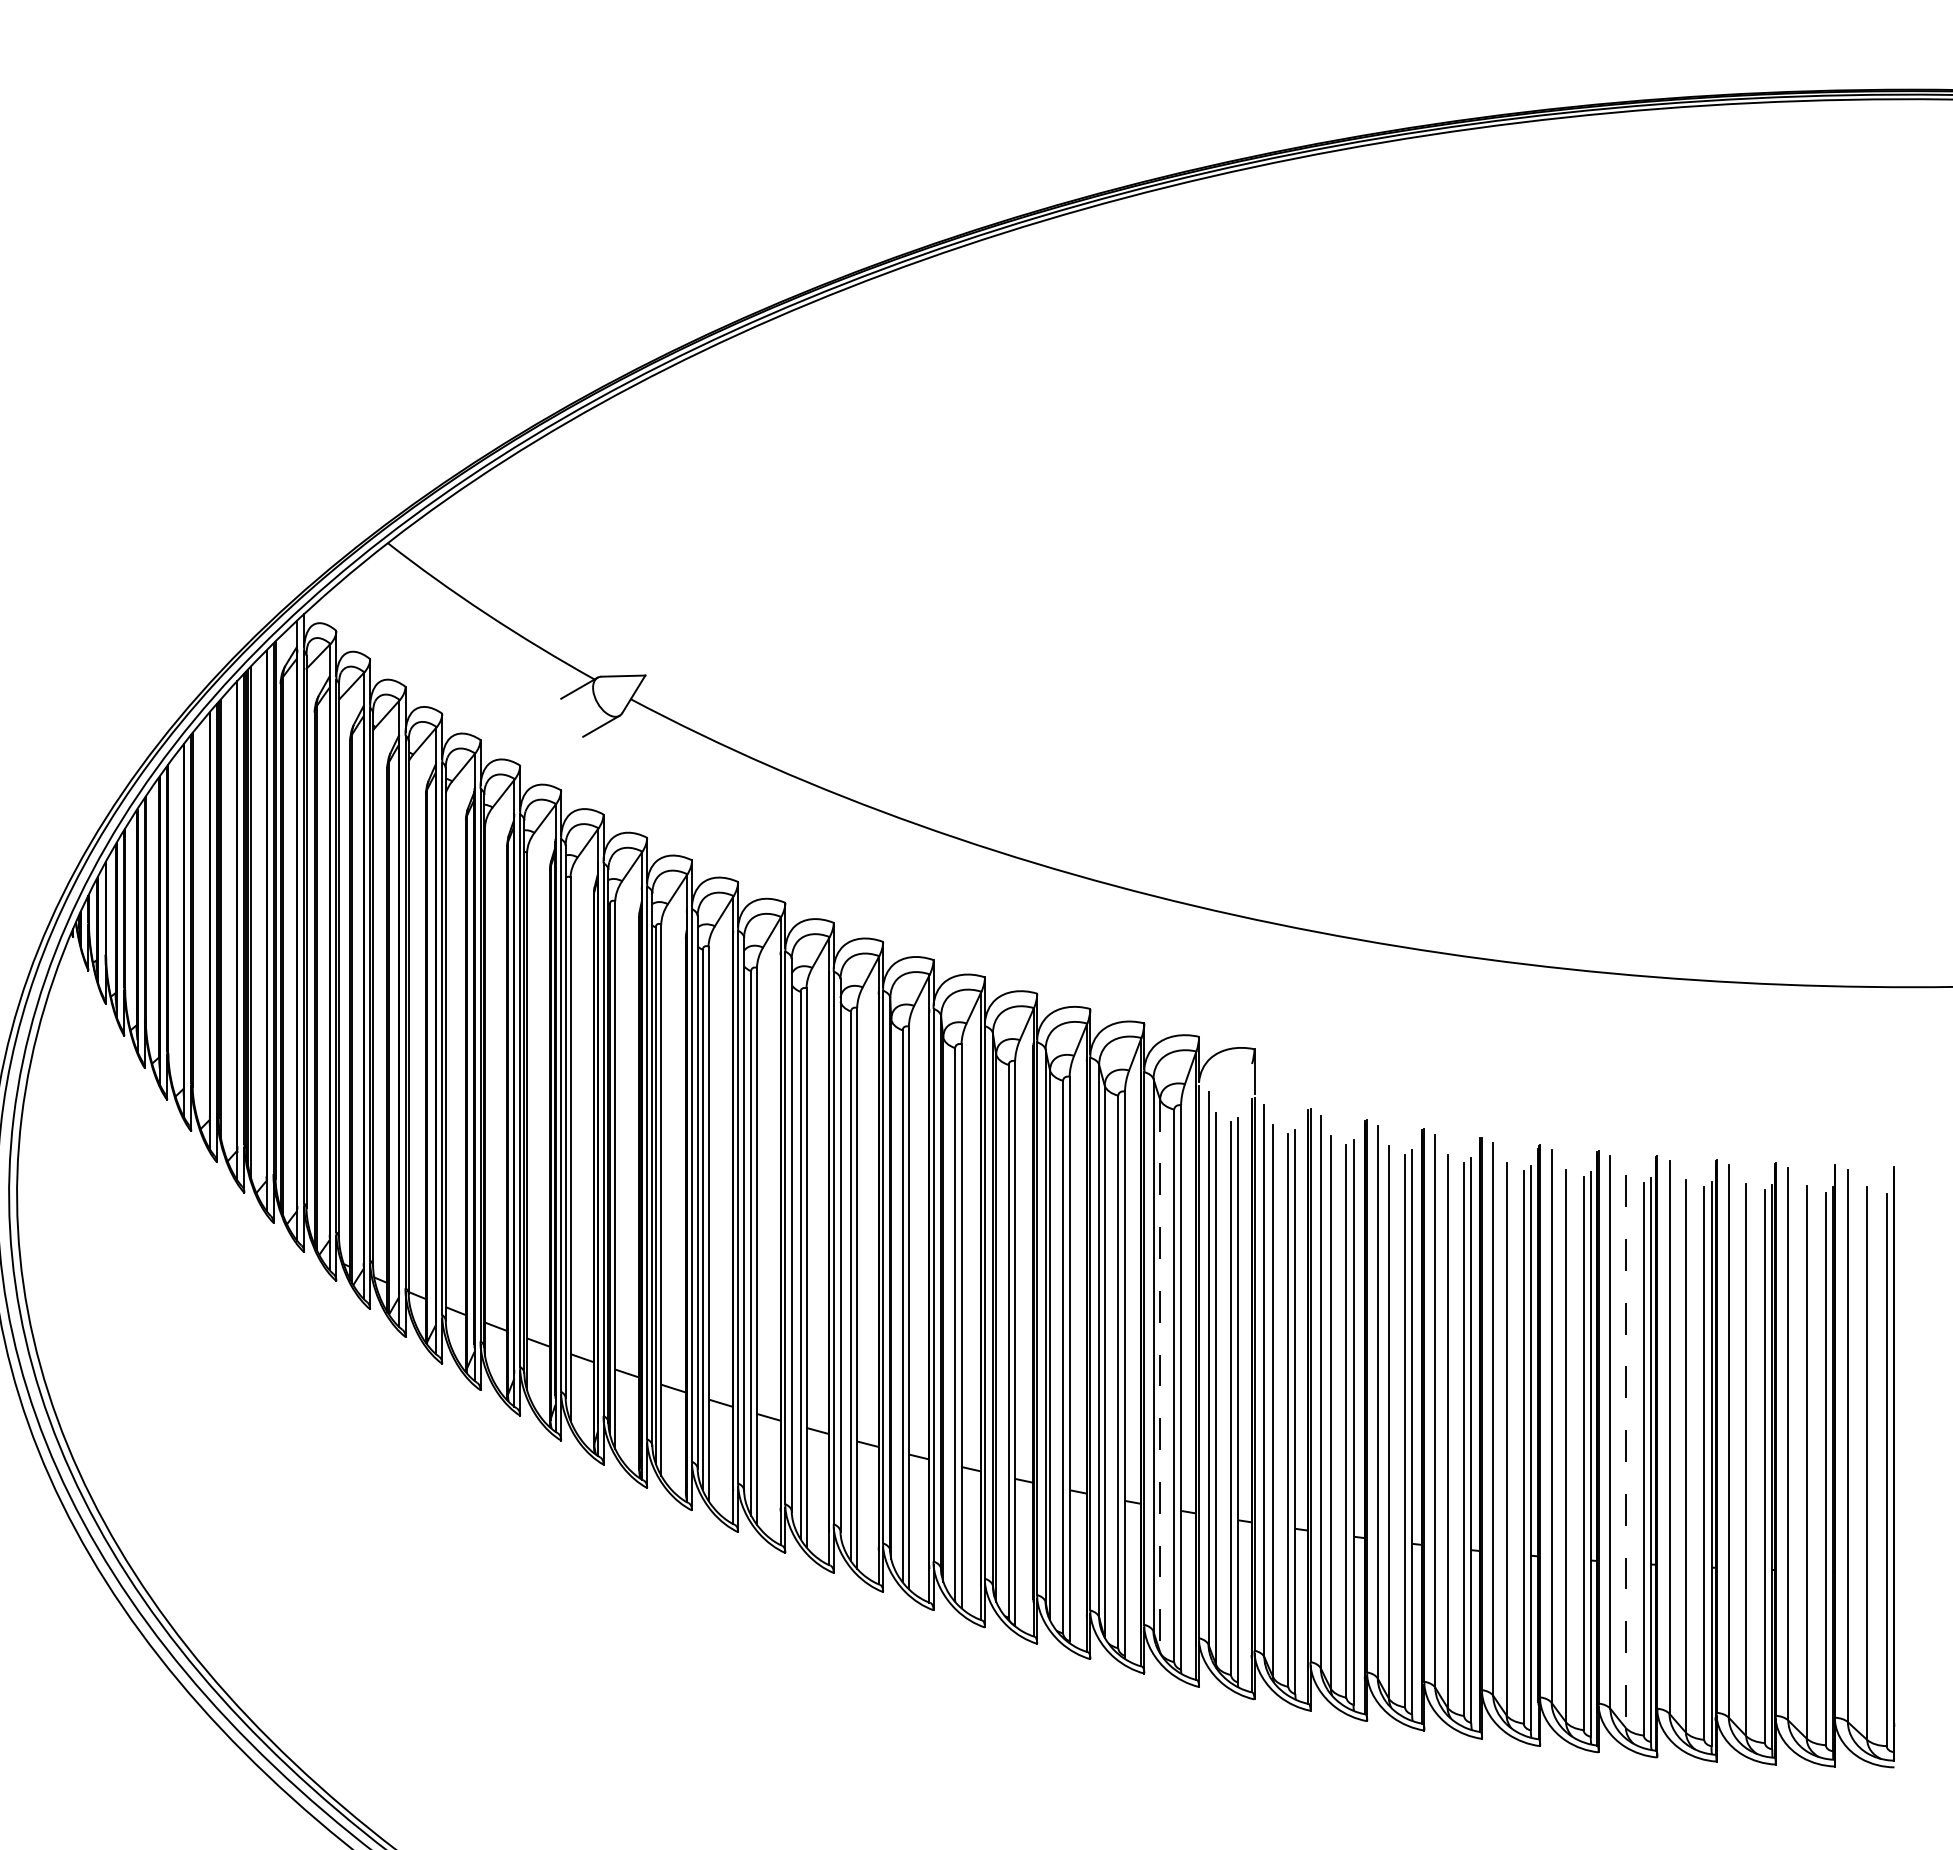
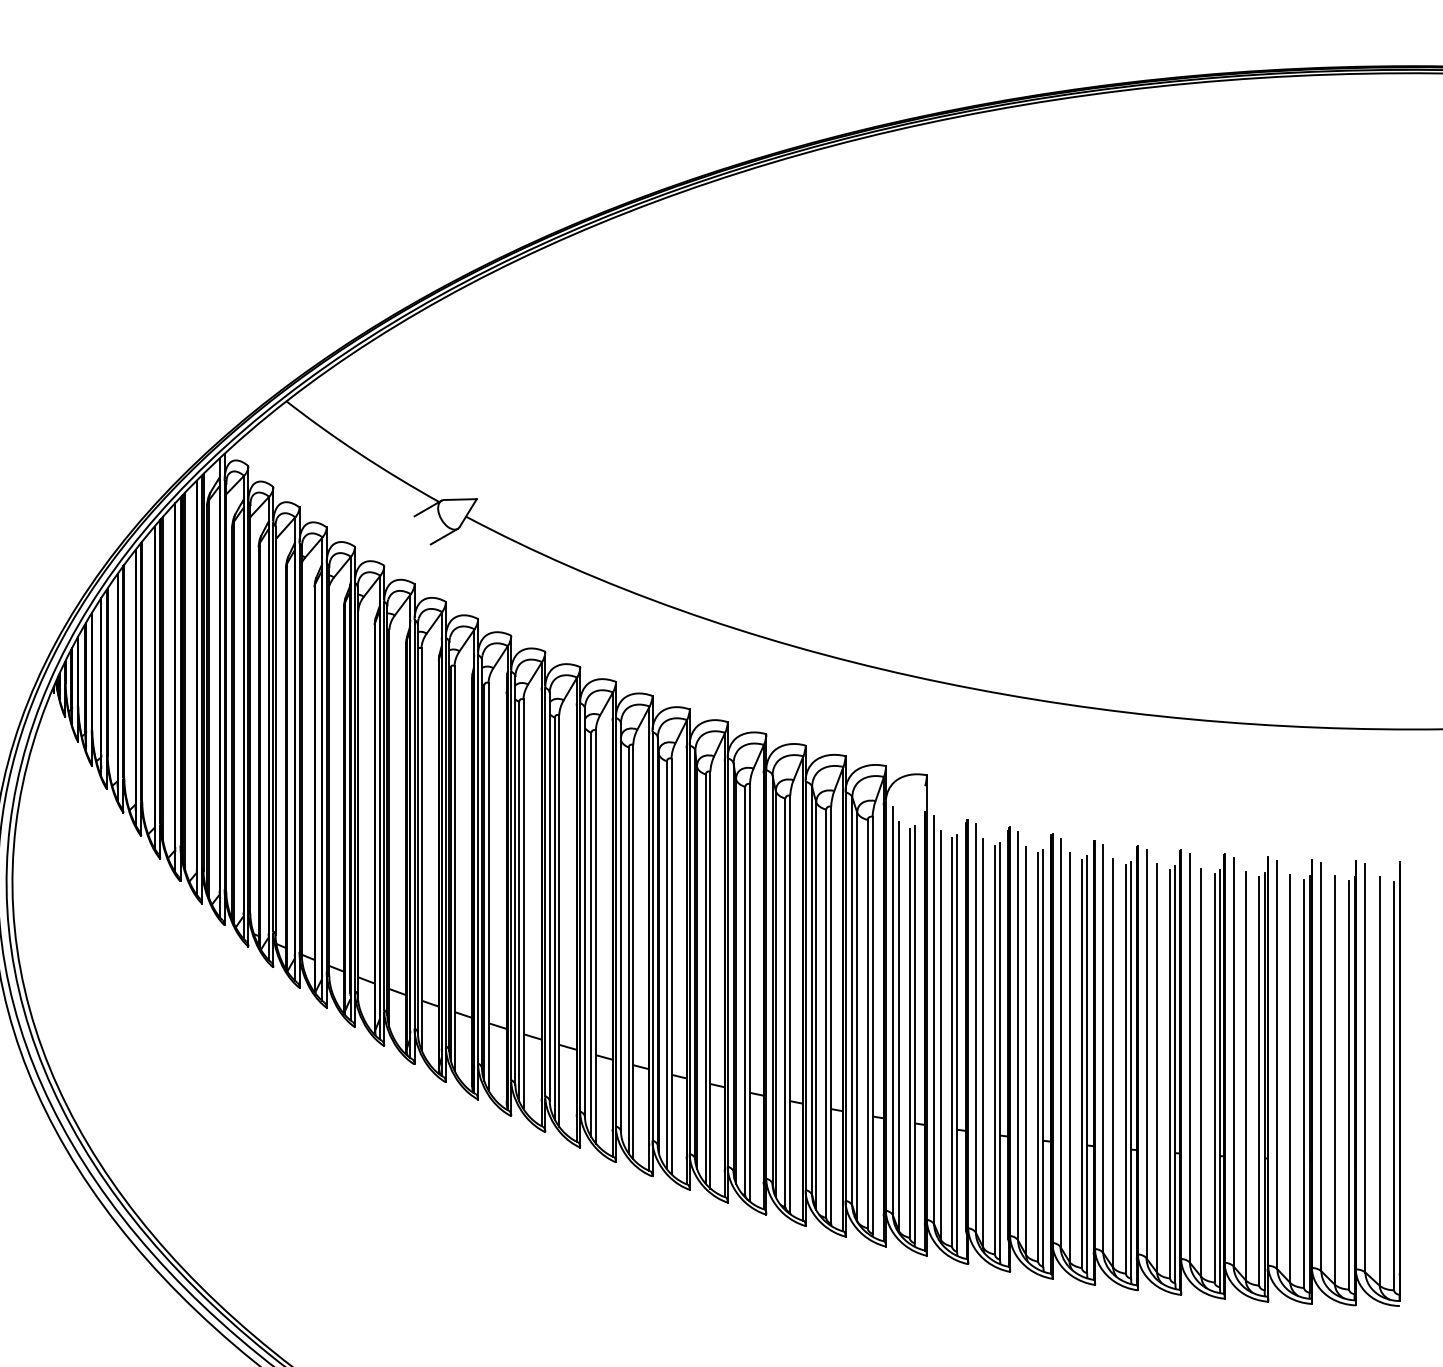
line: (1160, 1376) -> (857, 1017), dashed -> solid
line: (1625, 1452) -> (1201, 1073), dashed -> solid

